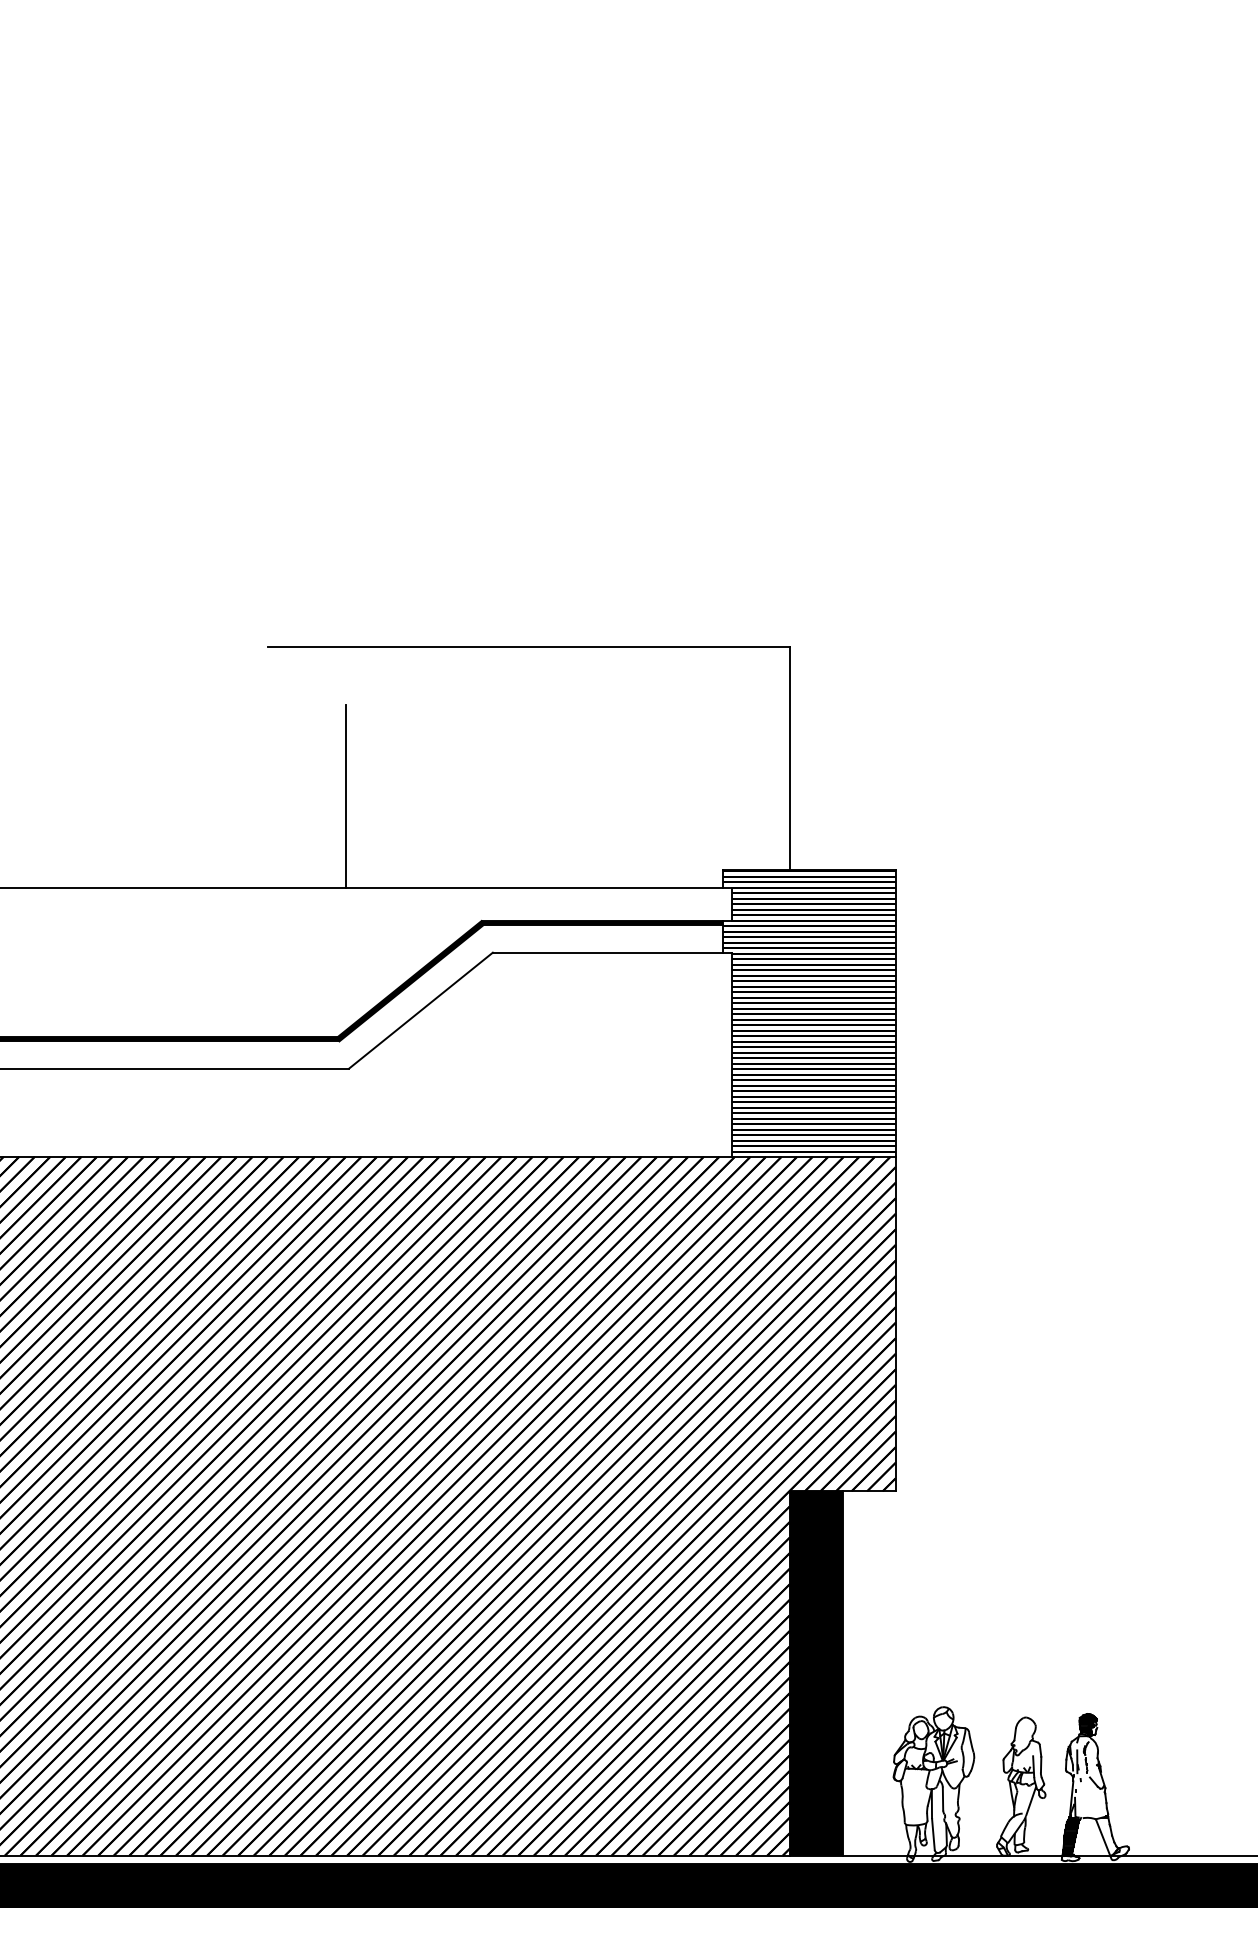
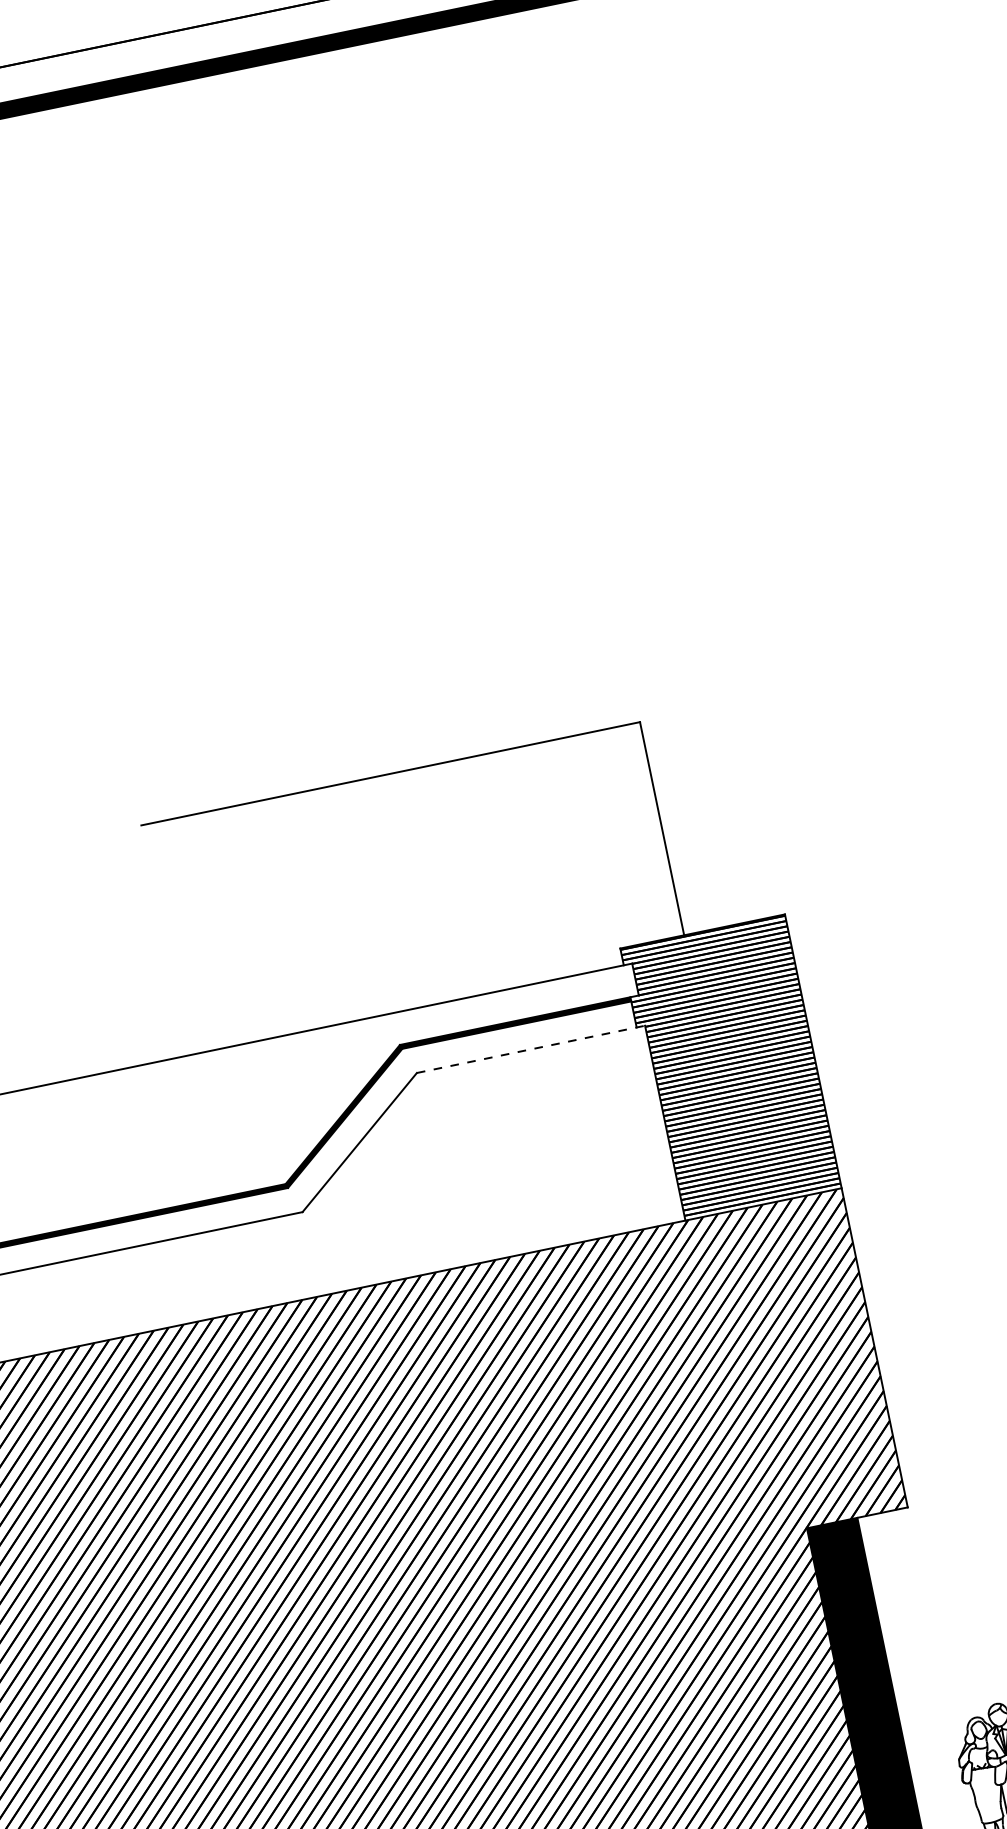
line: (346, 795) -> (246, 951), removed
line: (612, 952) -> (531, 1049), solid -> dashed

